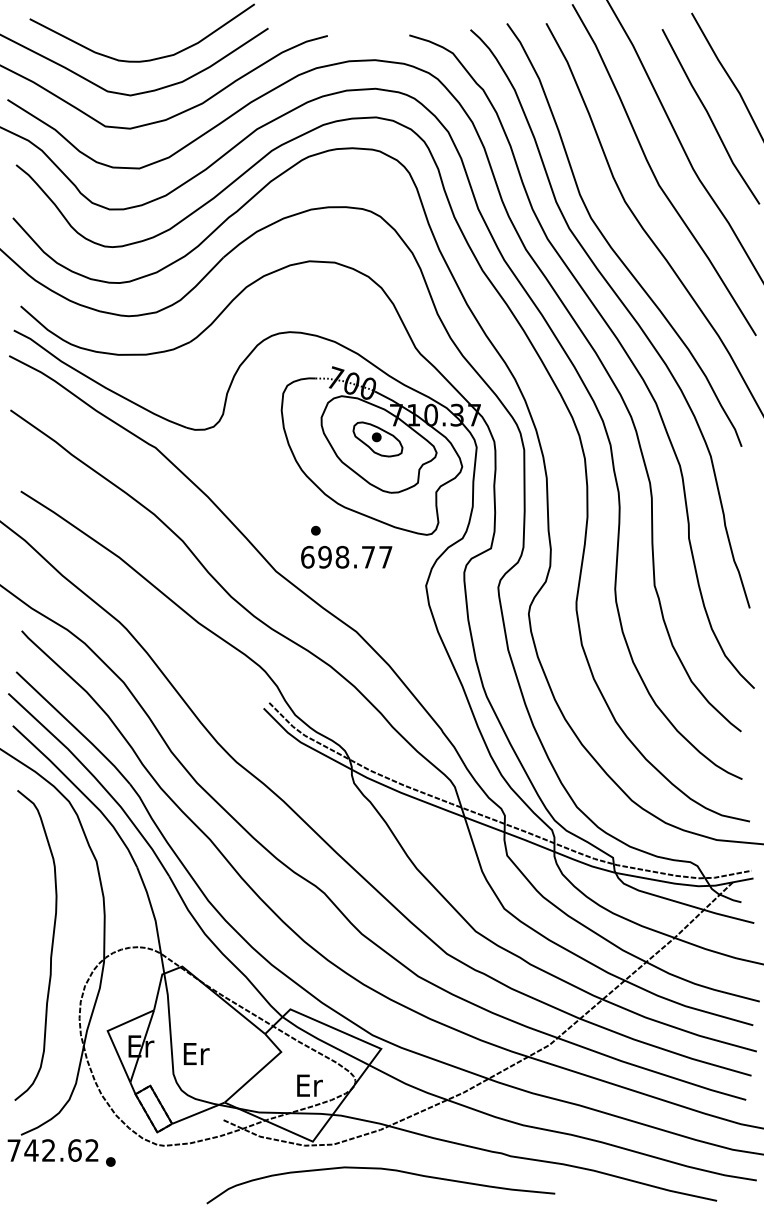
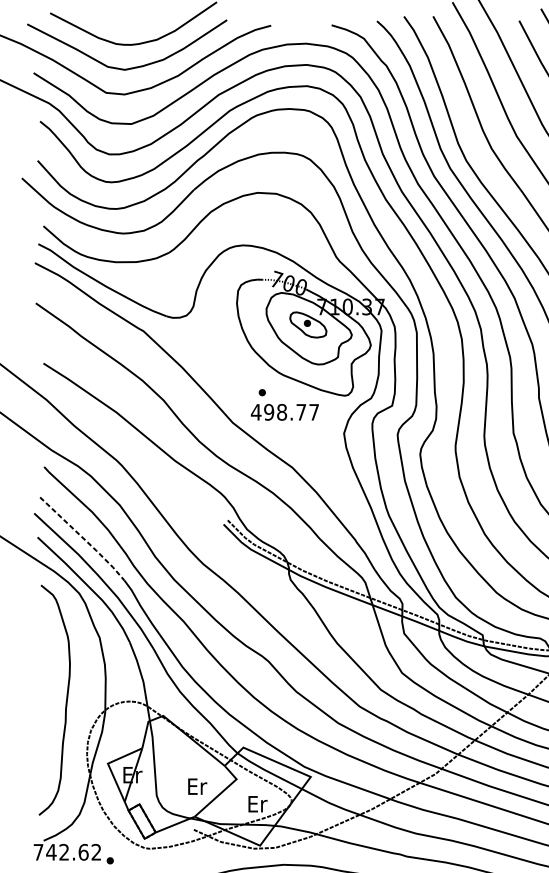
text: (307, 556) -> (256, 411), 698.77 -> 498.77
line: (75, 728) -> (84, 539), solid -> dashed
text: (196, 1053) -> (197, 786), moved

